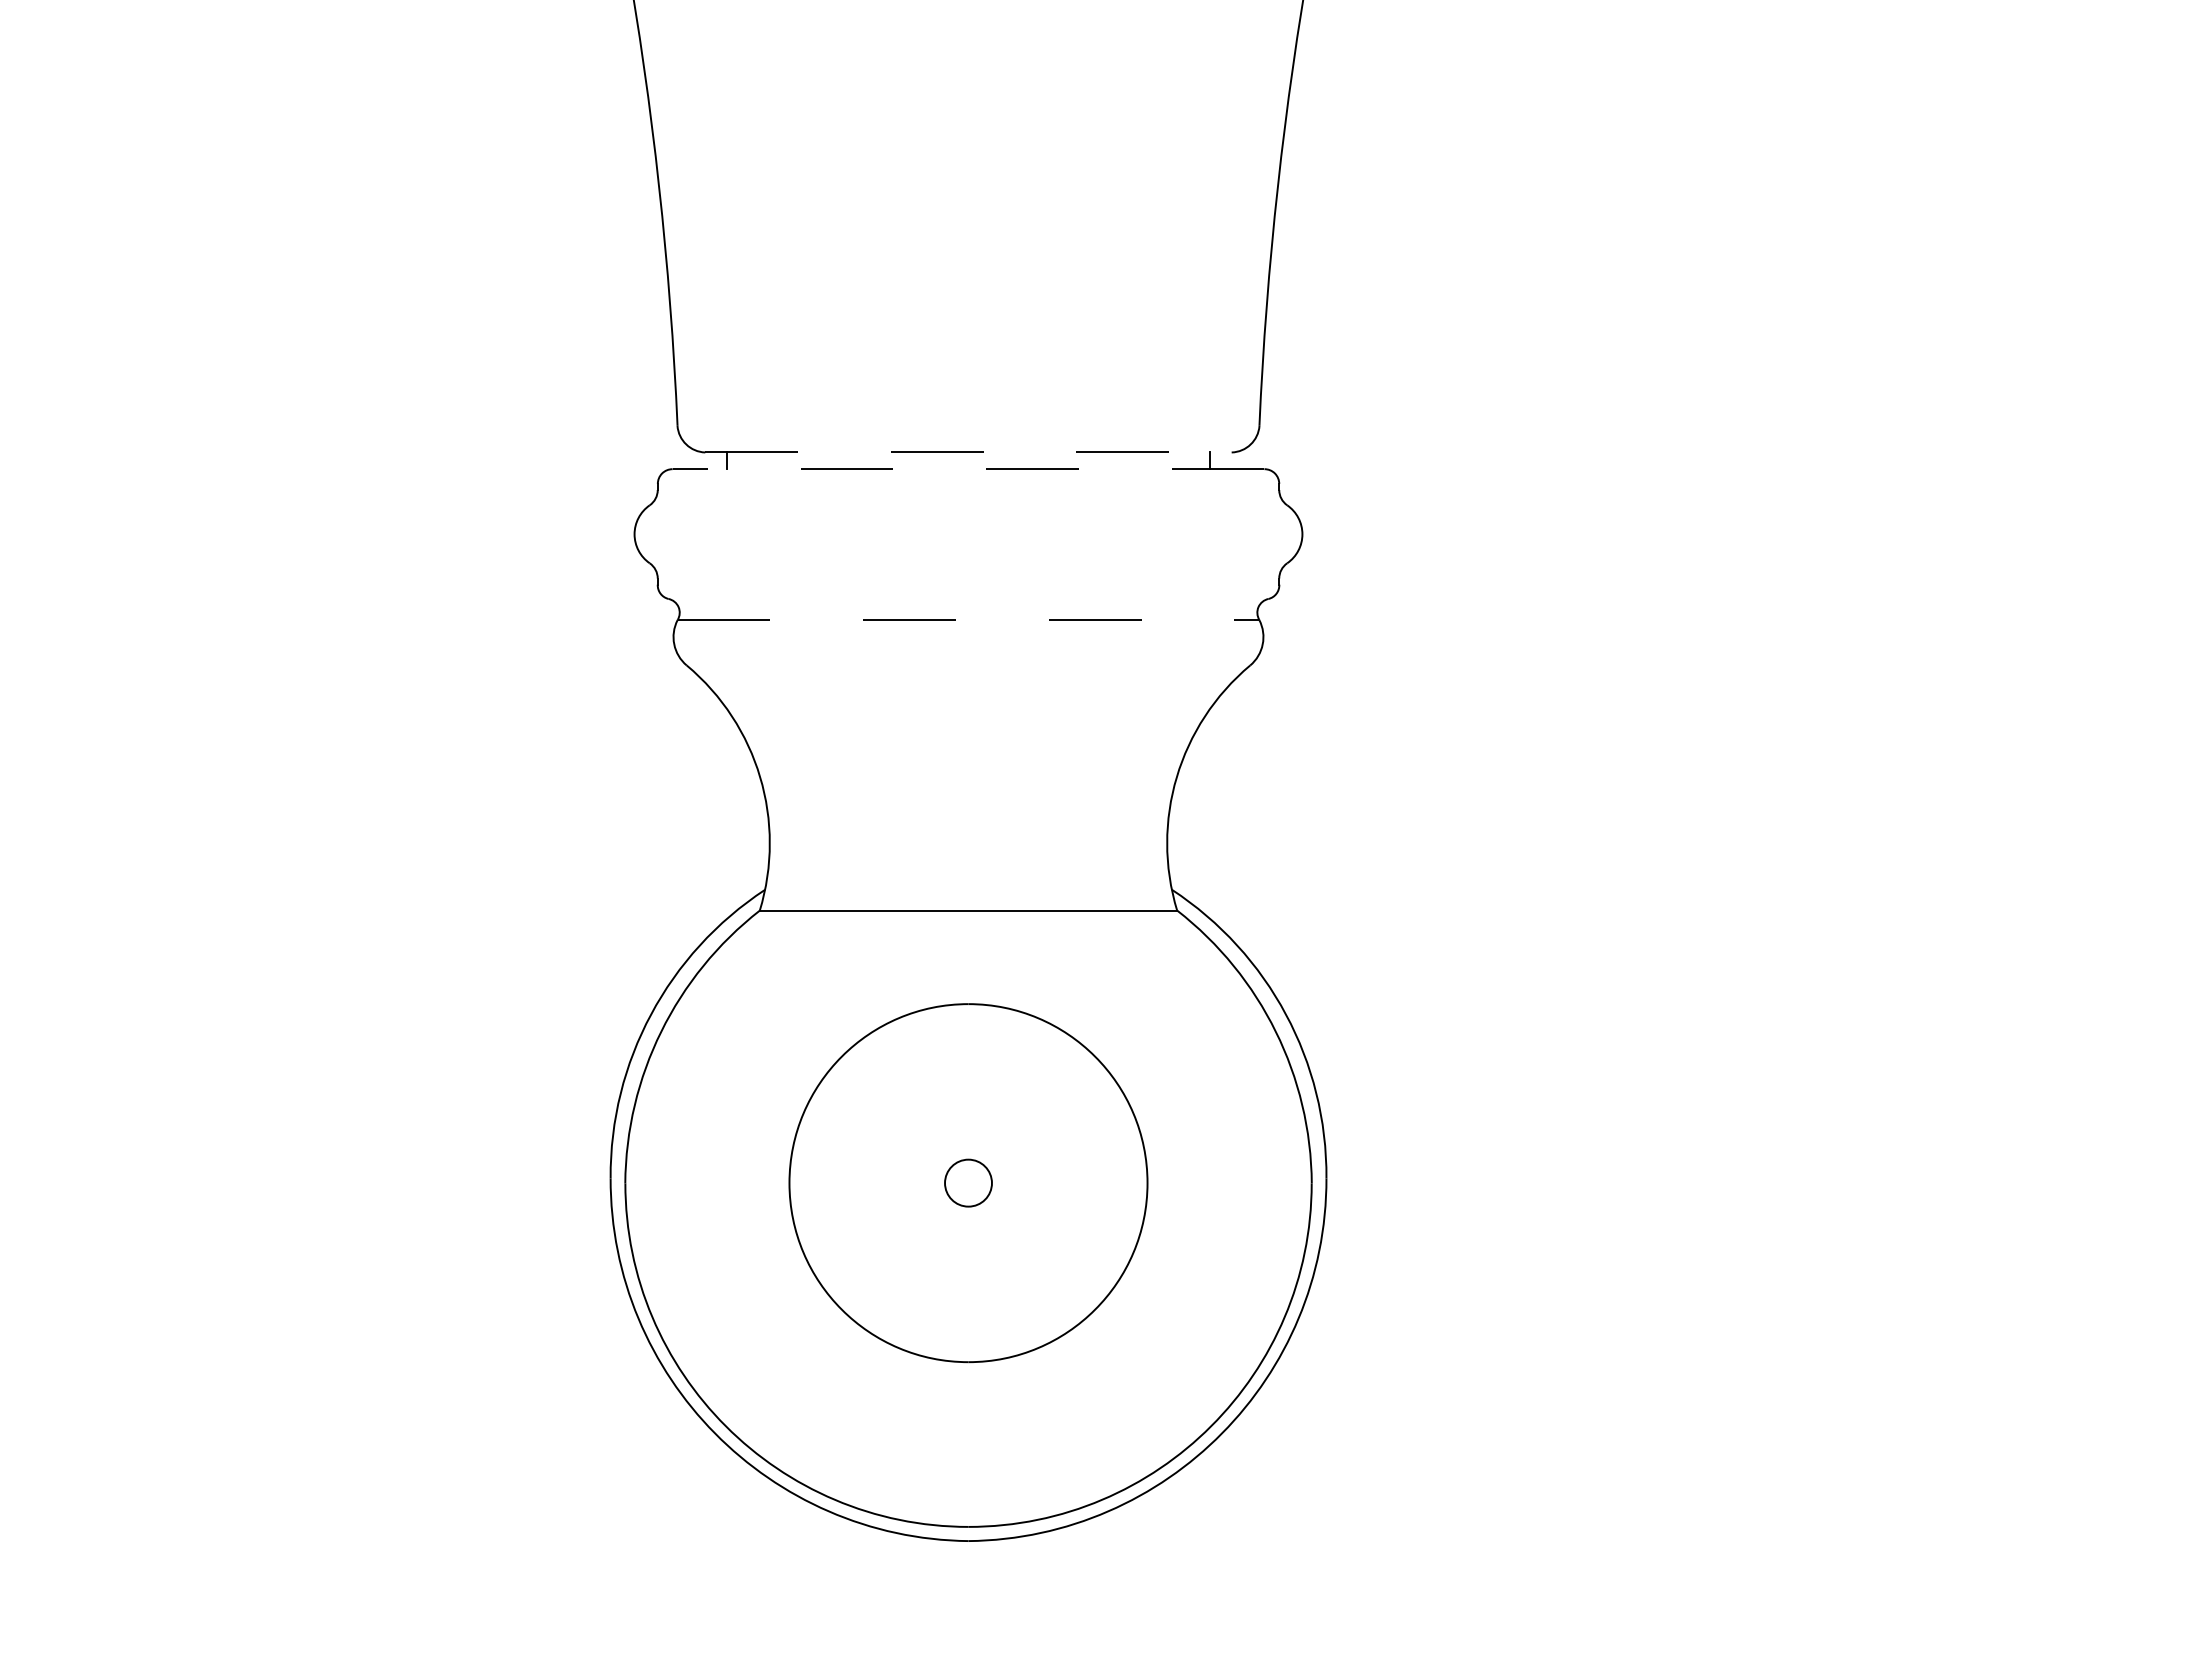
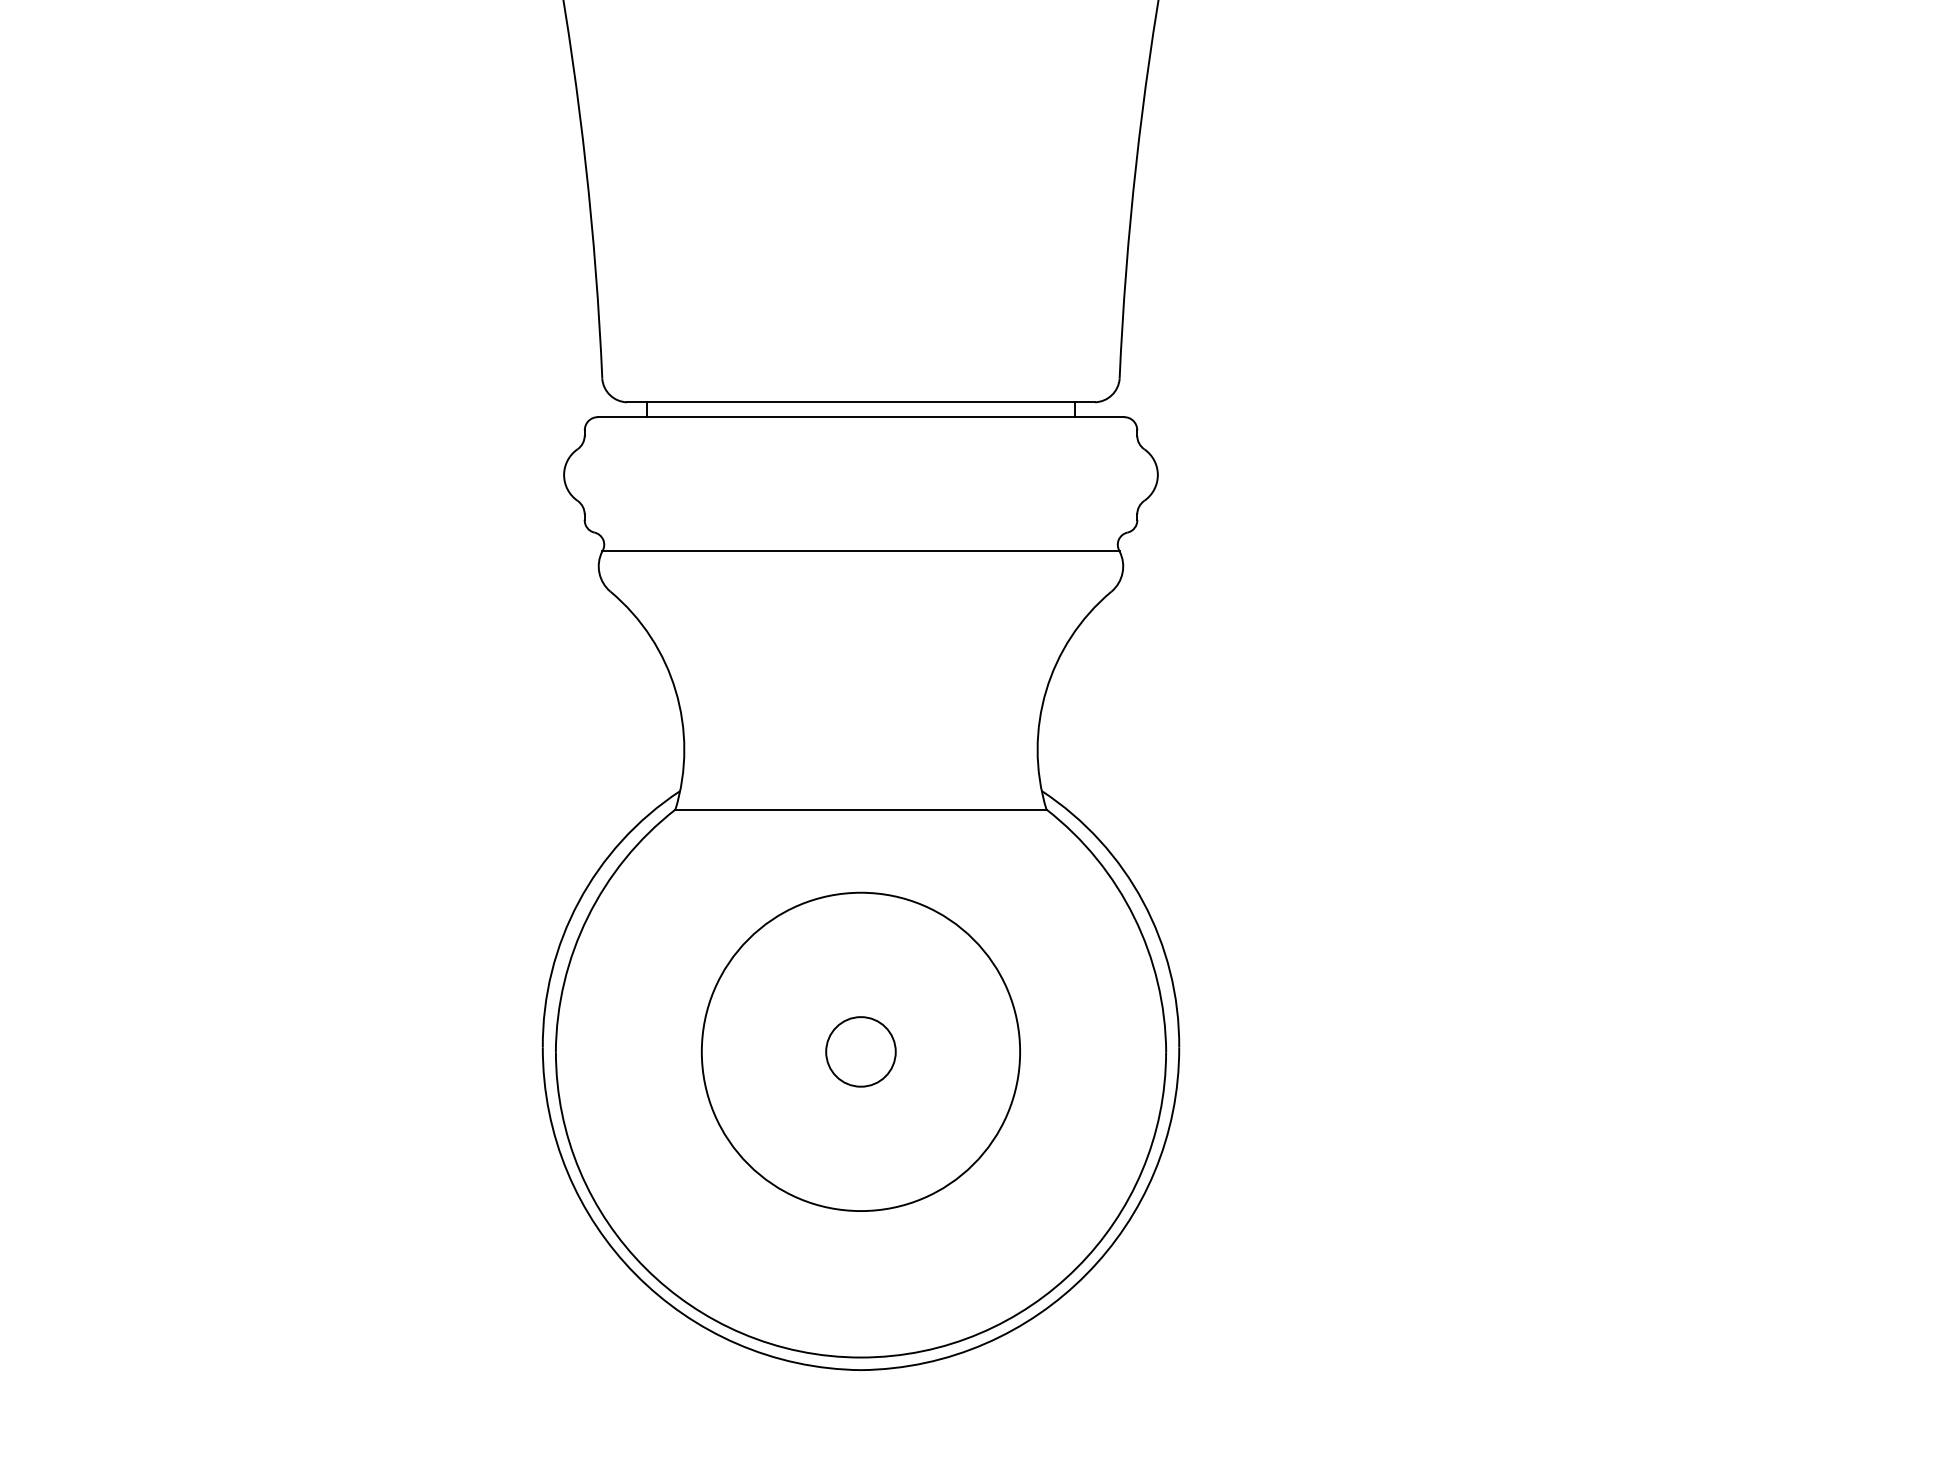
line: (967, 452) -> (860, 402), dashed -> solid
line: (967, 469) -> (860, 417), dashed -> solid
line: (969, 620) -> (861, 551), dashed -> solid
circle: (967, 1182) -> (860, 1051), size x1.67

